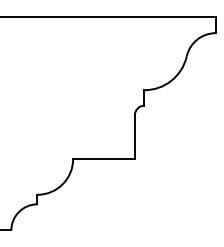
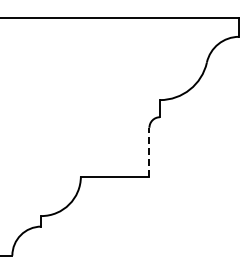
line: (134, 136) -> (149, 151), solid -> dashed

